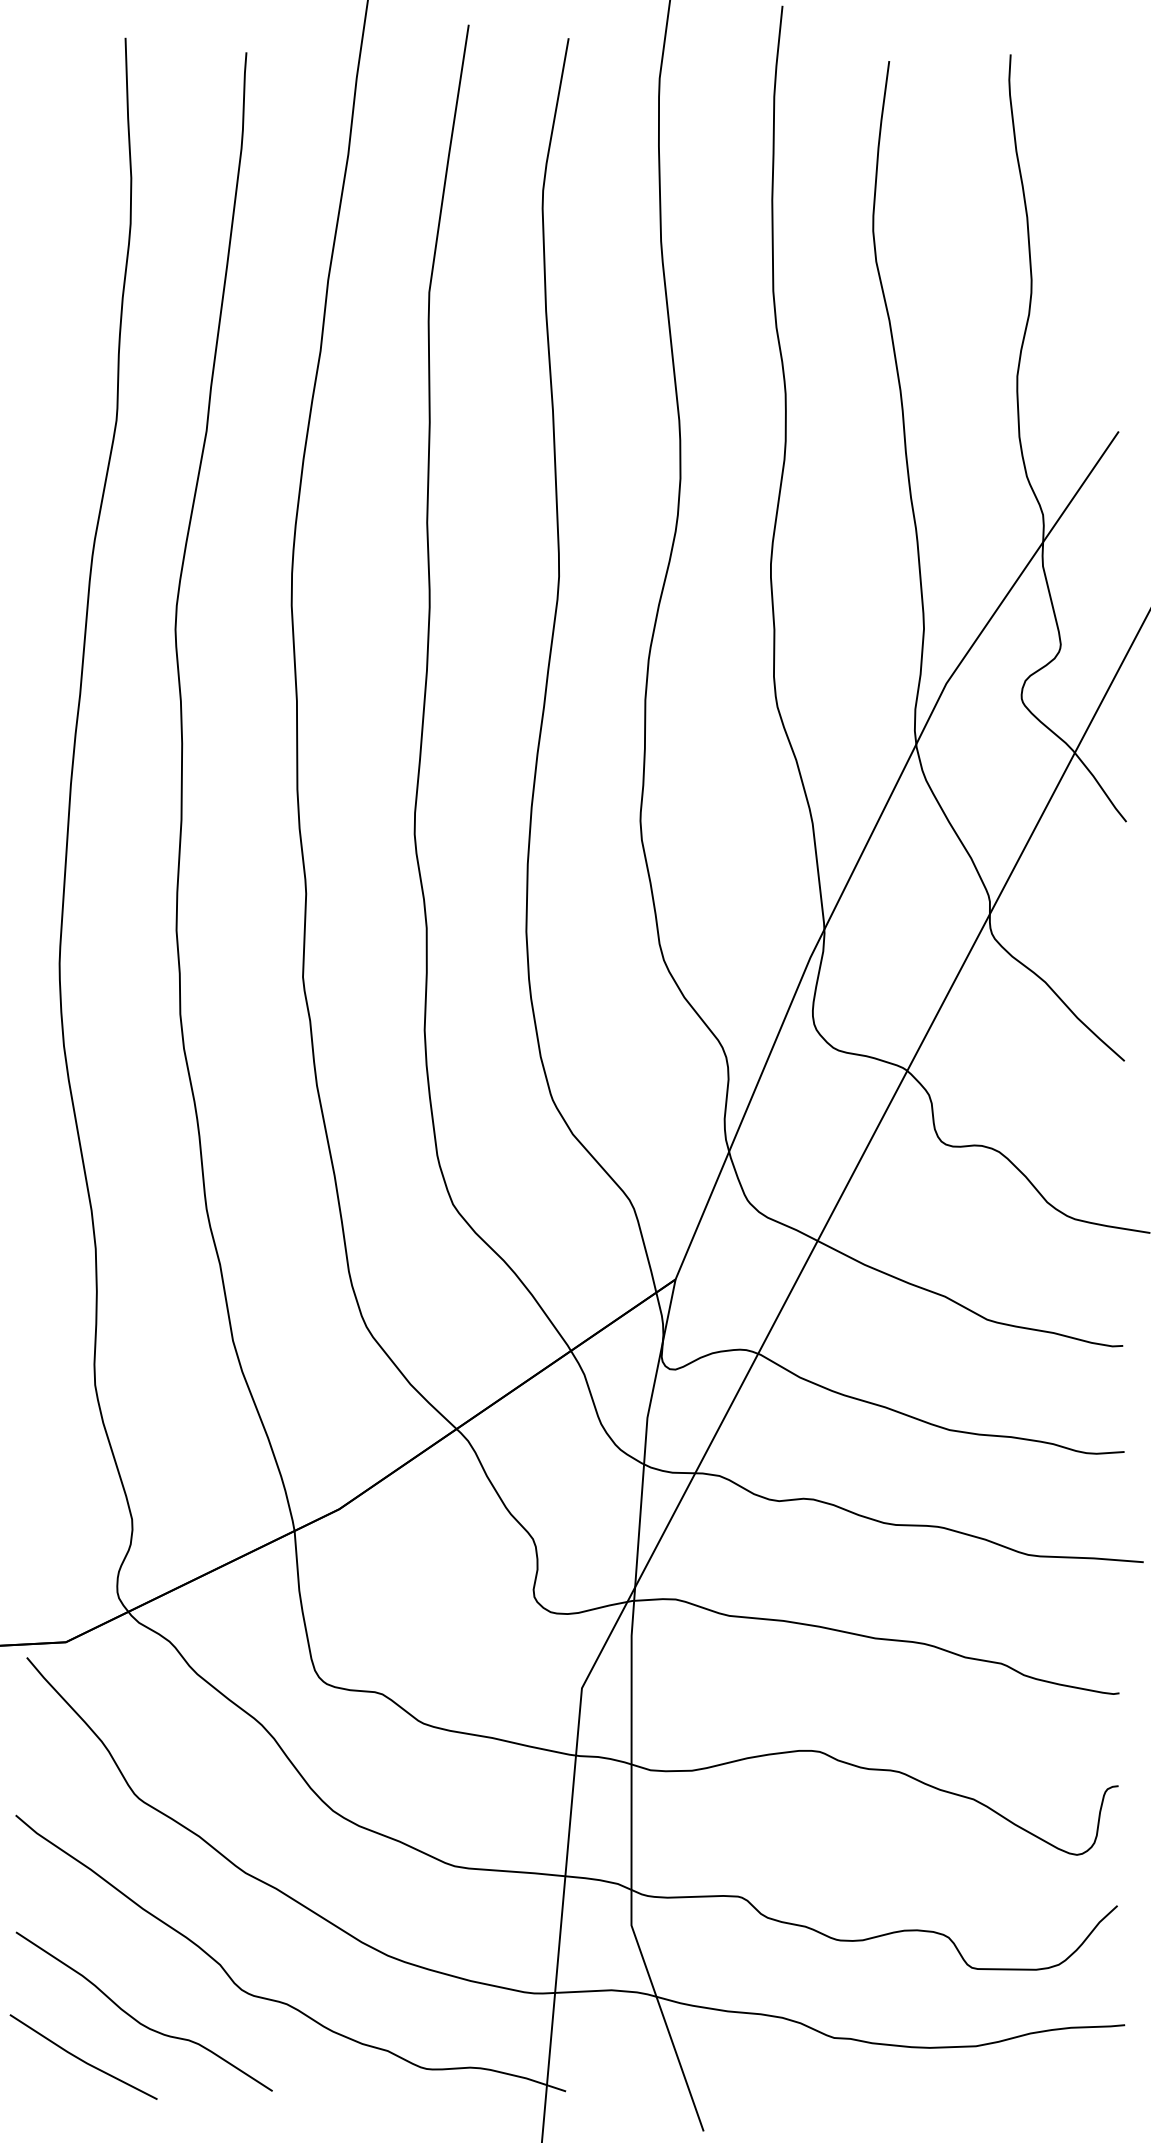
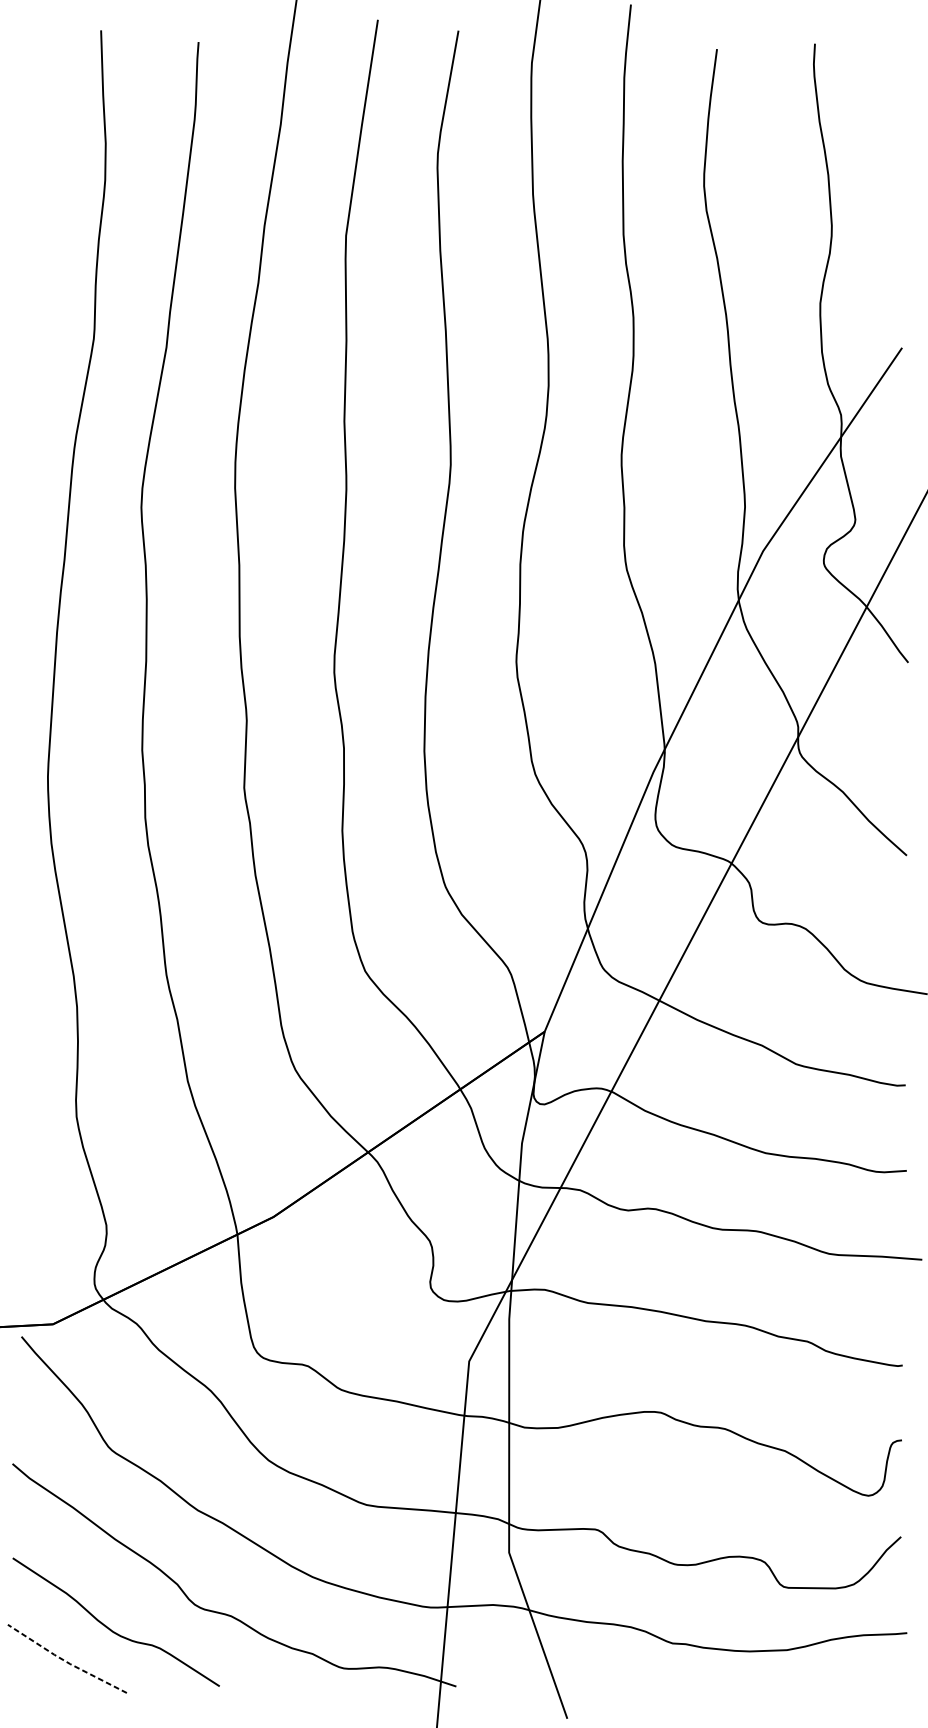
line: (81, 2060) -> (65, 1661), solid -> dashed

